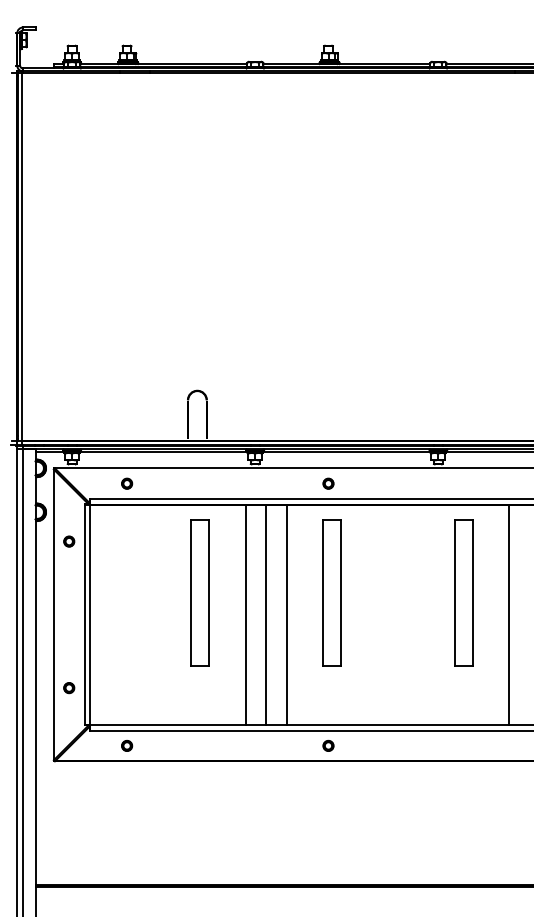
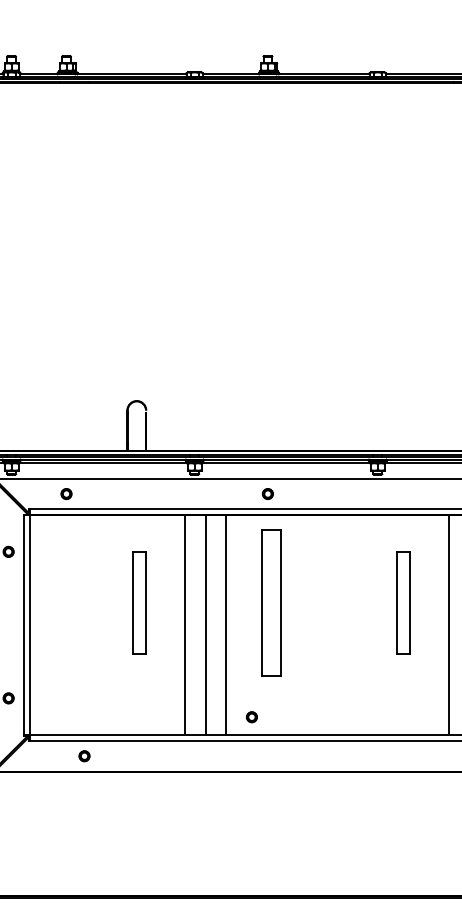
part: (199, 592) -> (138, 602), size x0.7
part: (463, 592) -> (402, 602), size x0.7
part: (127, 745) -> (84, 755), moved
part: (328, 745) -> (251, 716), moved

